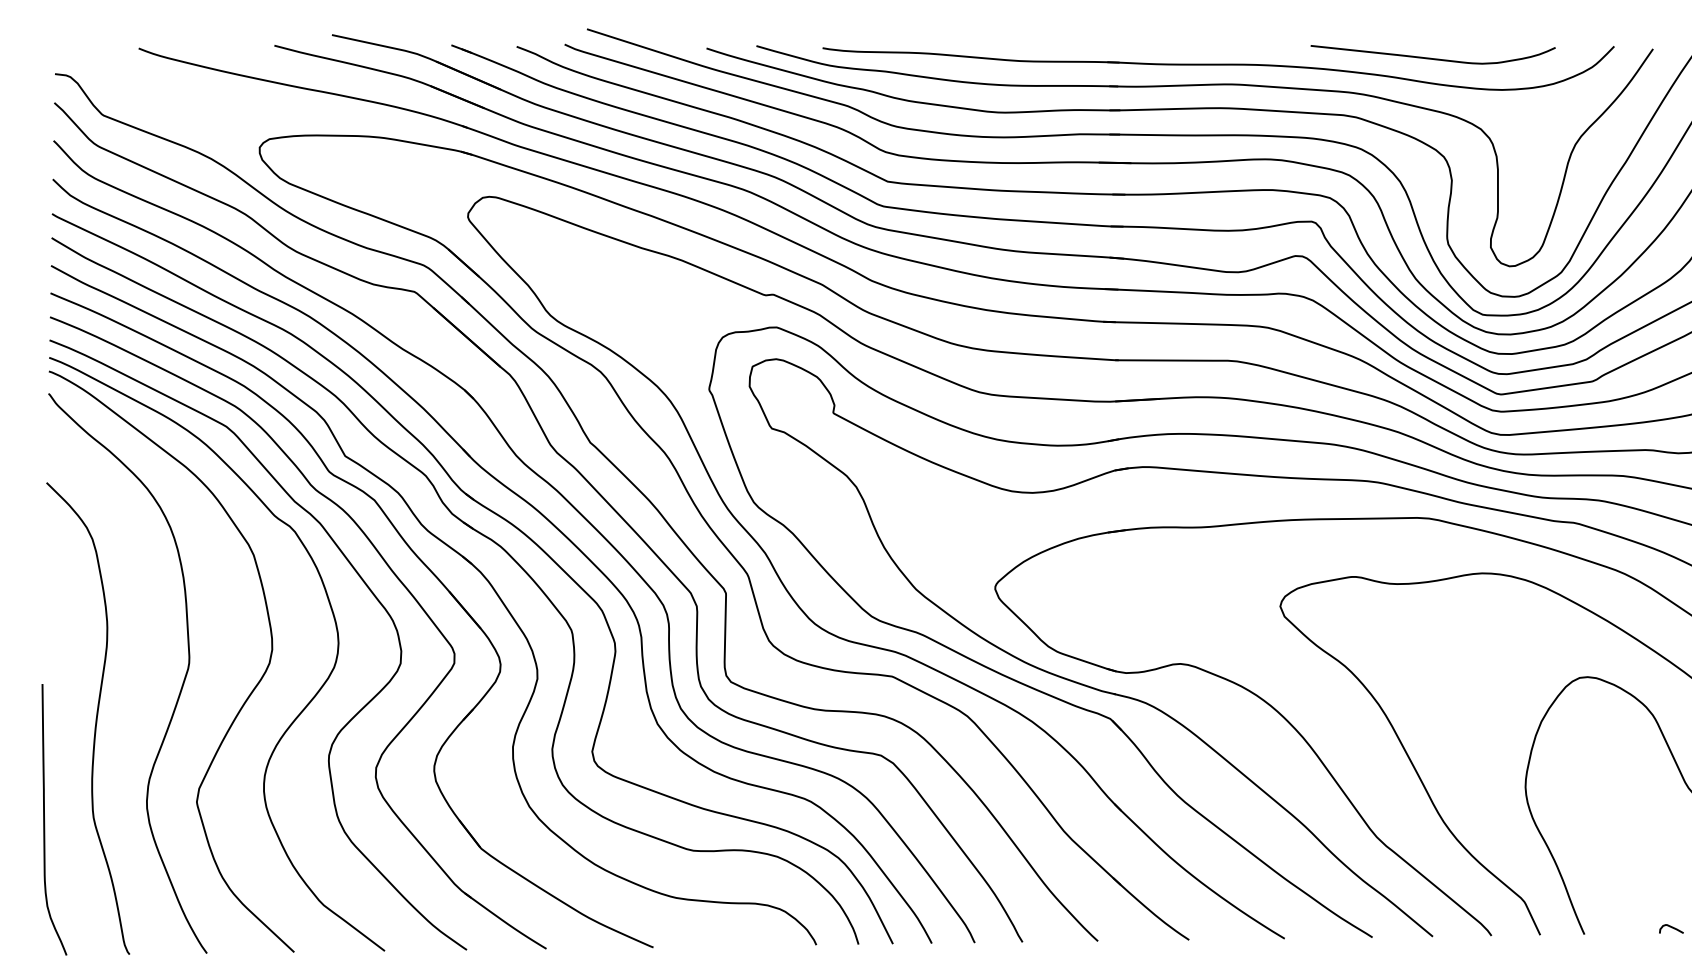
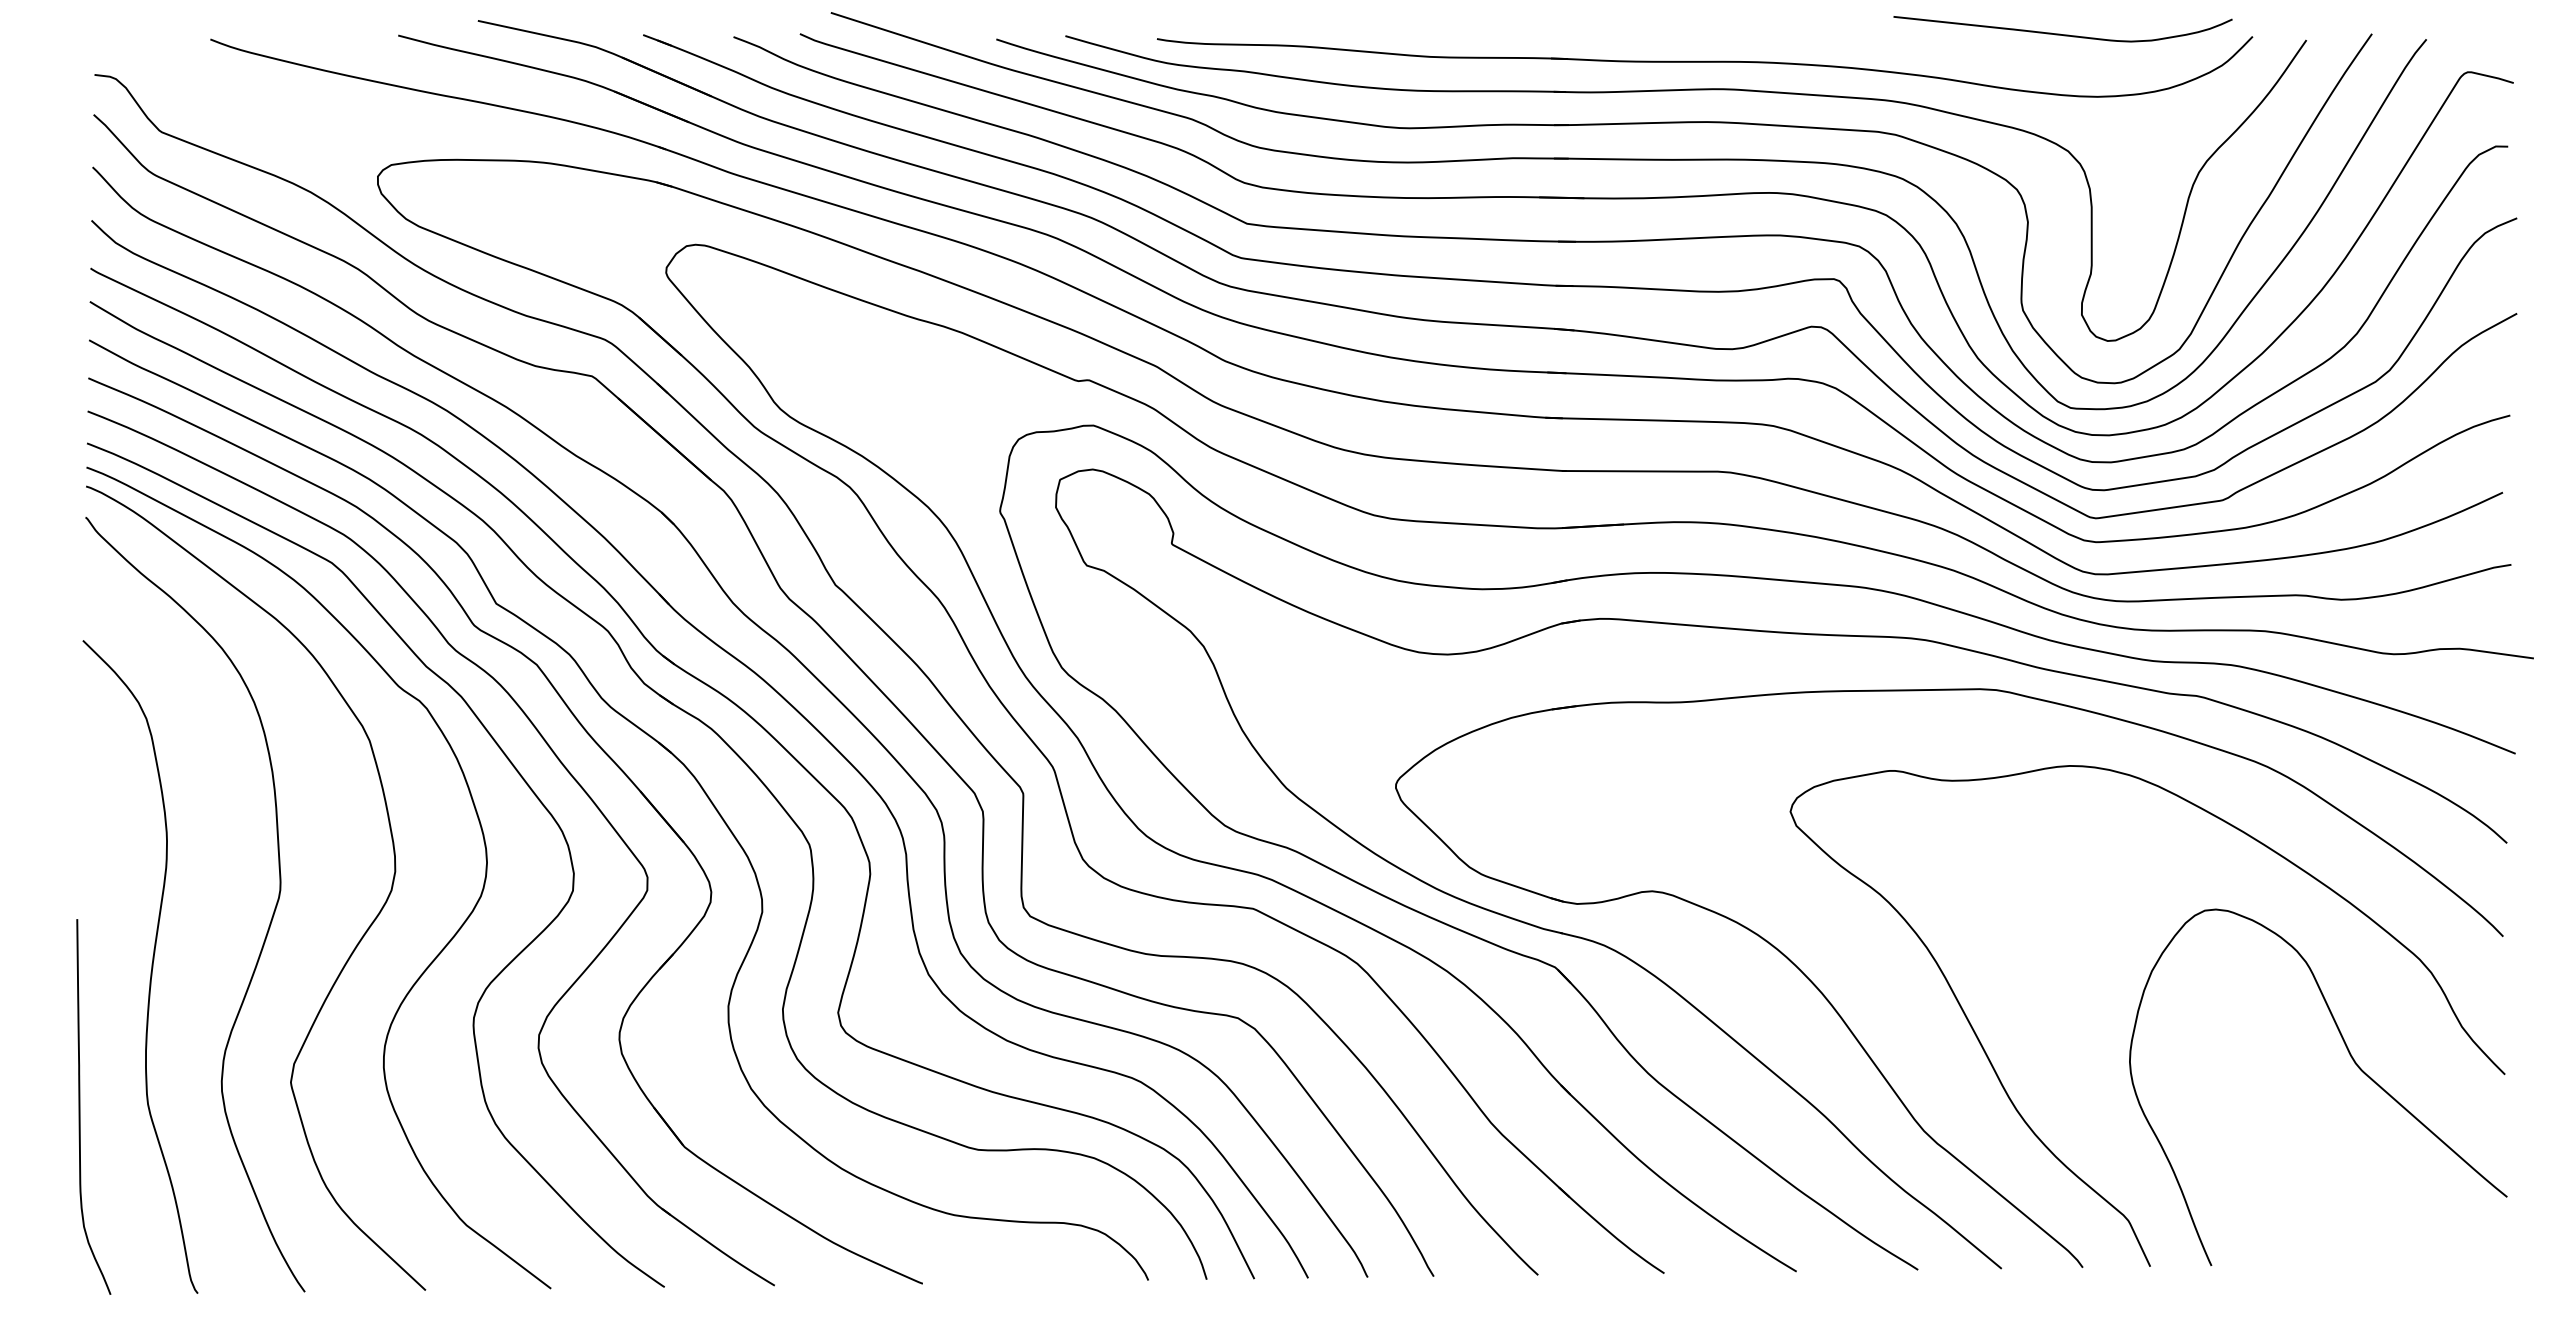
curve: (1431, 57) -> (2060, 33), moved
curve: (1671, 927) -> (2331, 1256), removed

